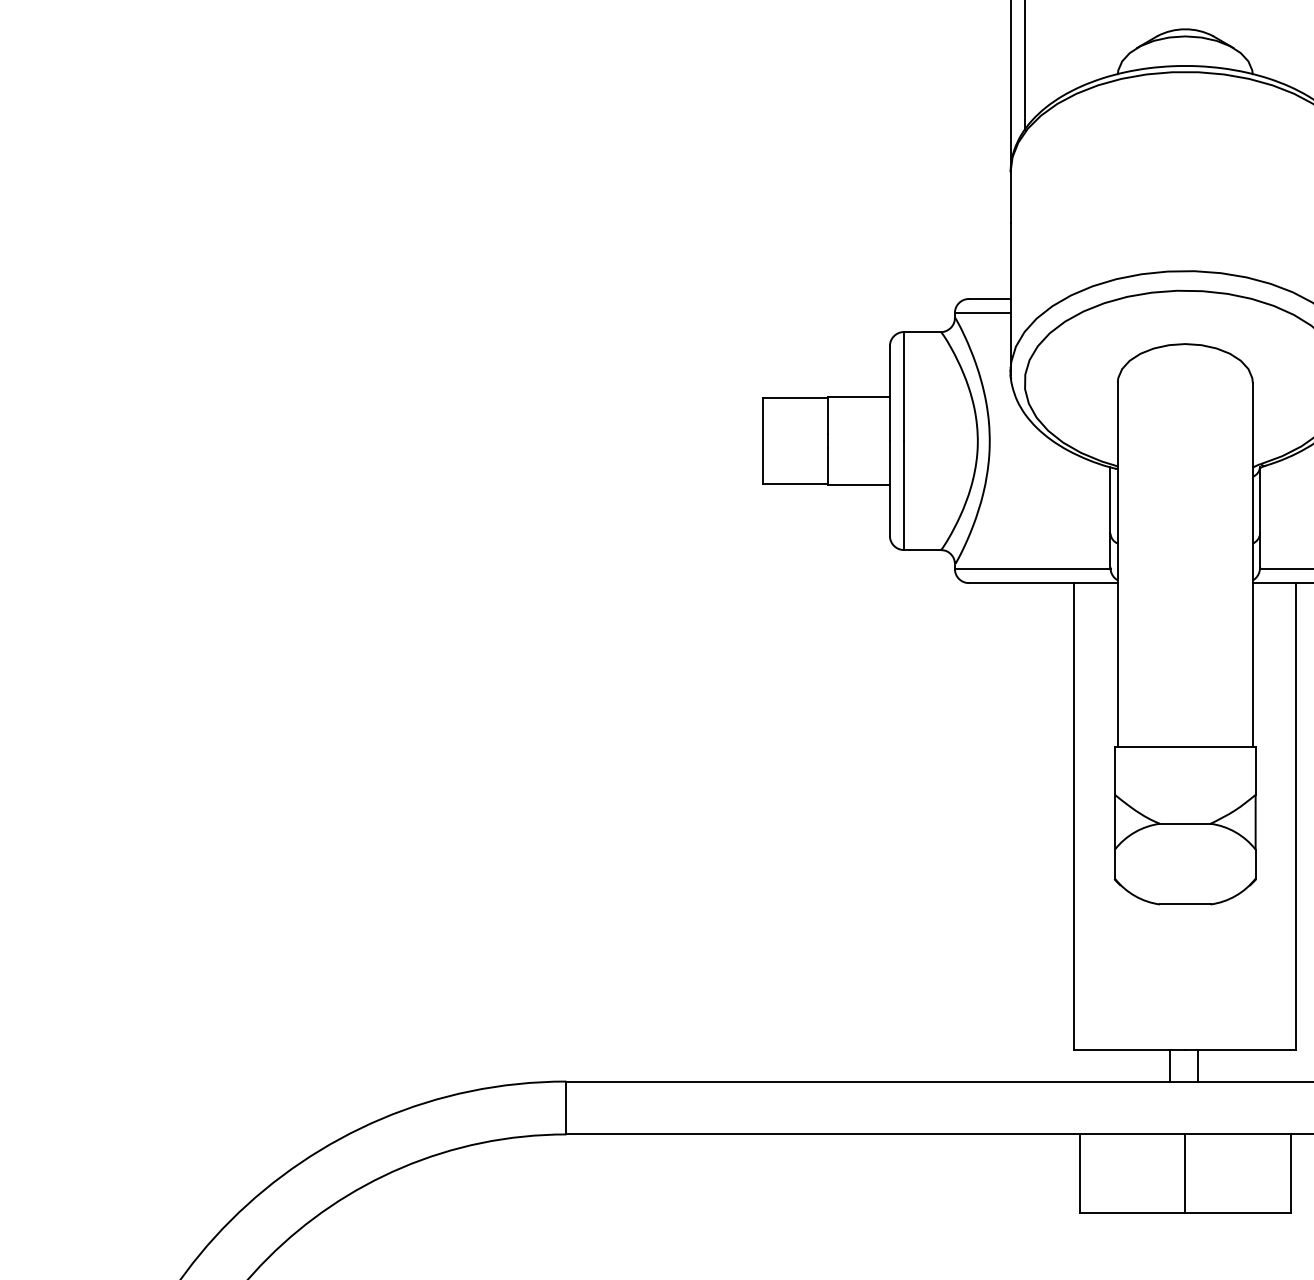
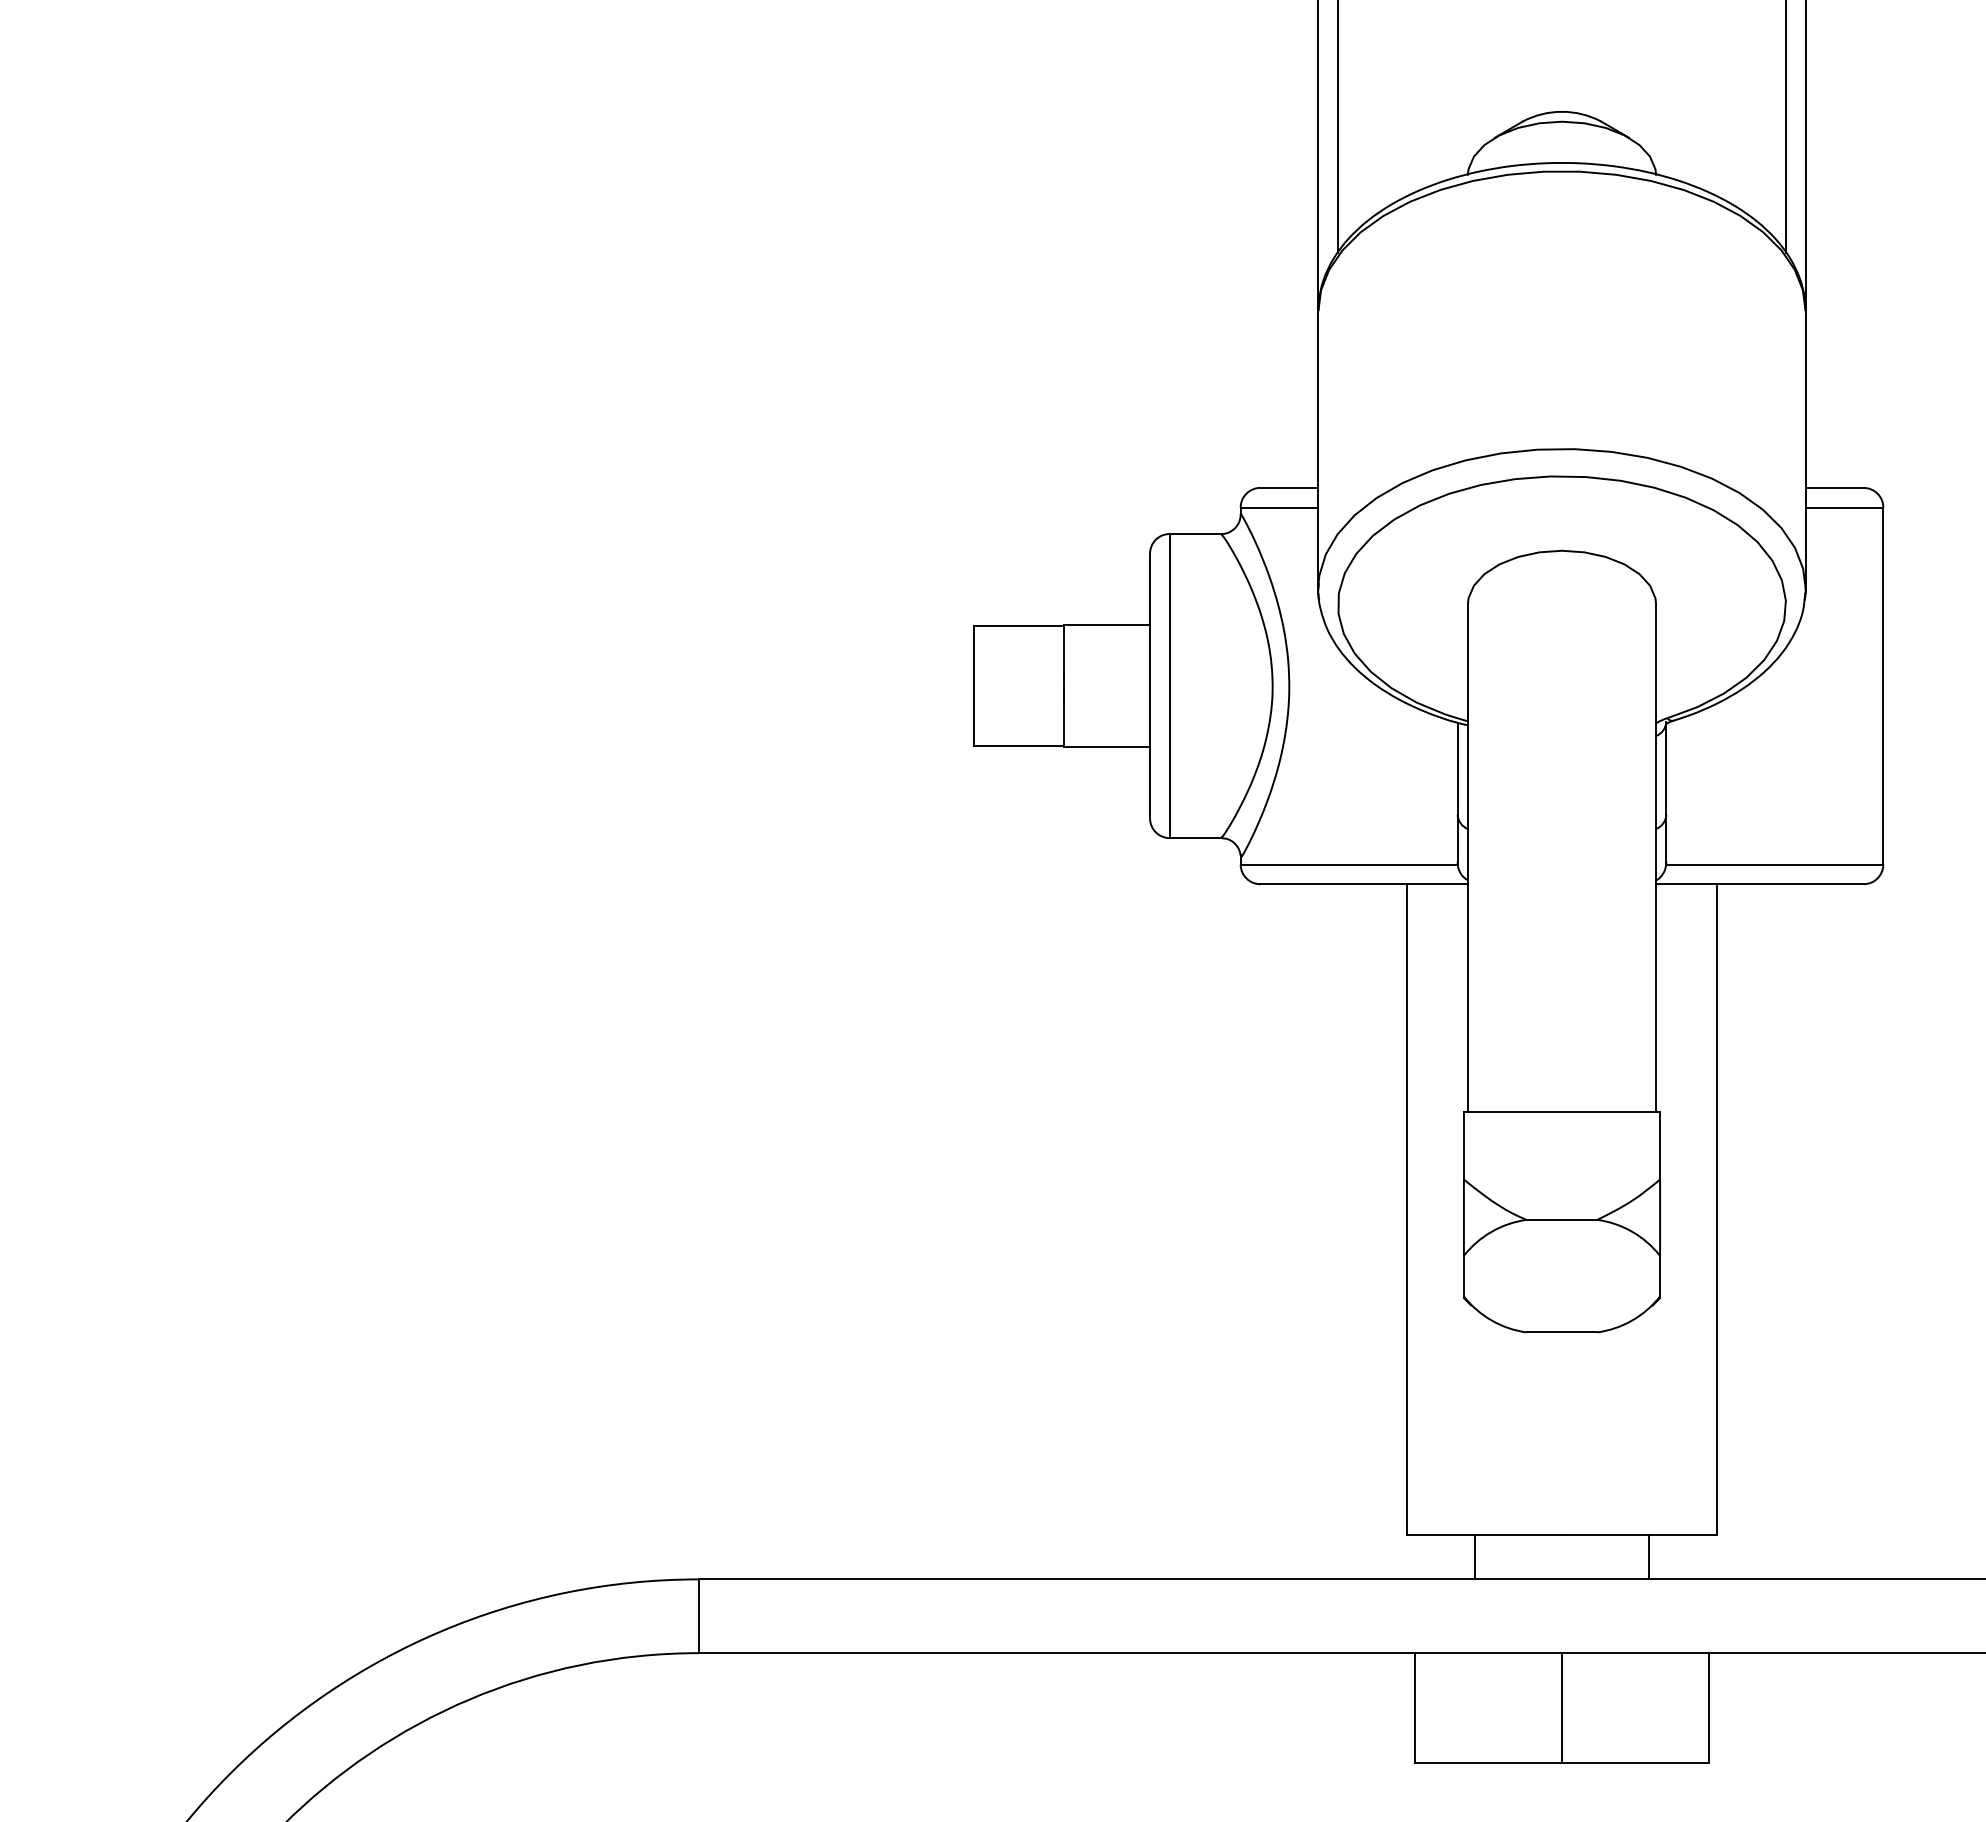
line: (1169, 1065) -> (1474, 1557), moved
line: (1198, 1065) -> (1649, 1557), moved

